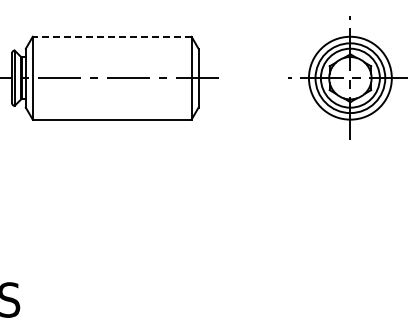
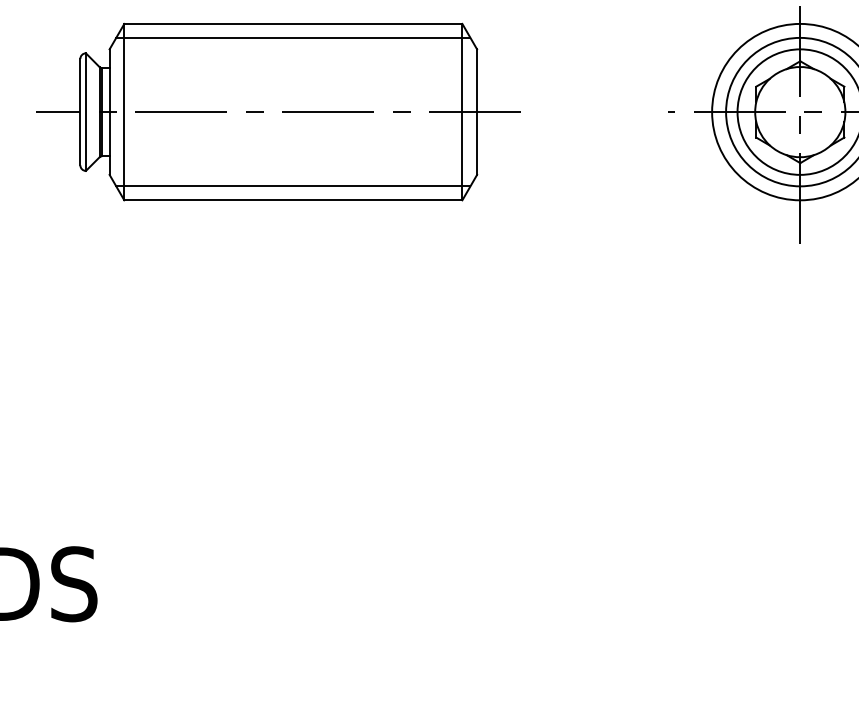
line: (111, 36) -> (291, 23), dashed -> solid
line: (112, 43) -> (293, 38), added
line: (112, 113) -> (293, 187), added

